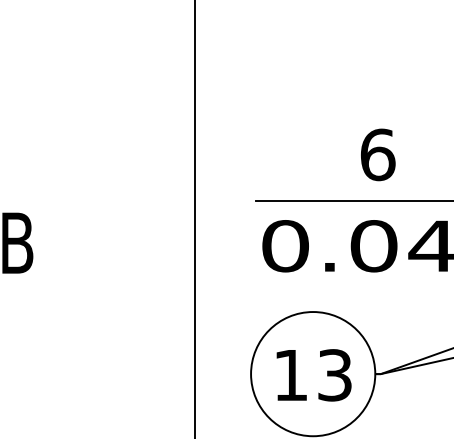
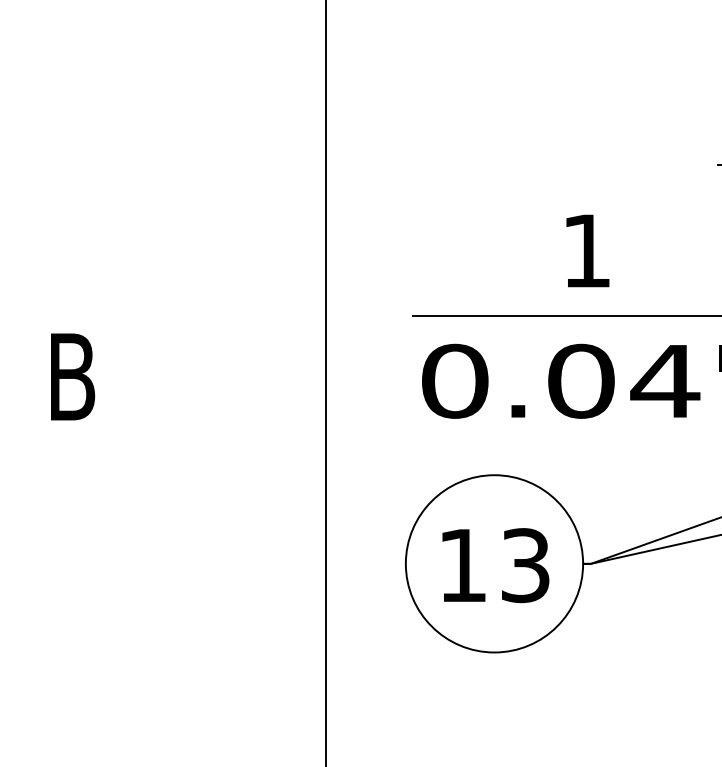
text: (378, 154) -> (587, 250), 6 -> 1

